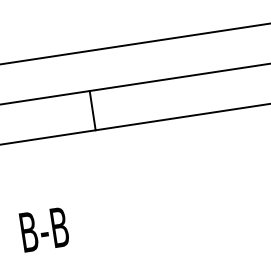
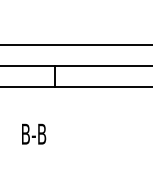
text: (45, 228) -> (34, 133), moved

